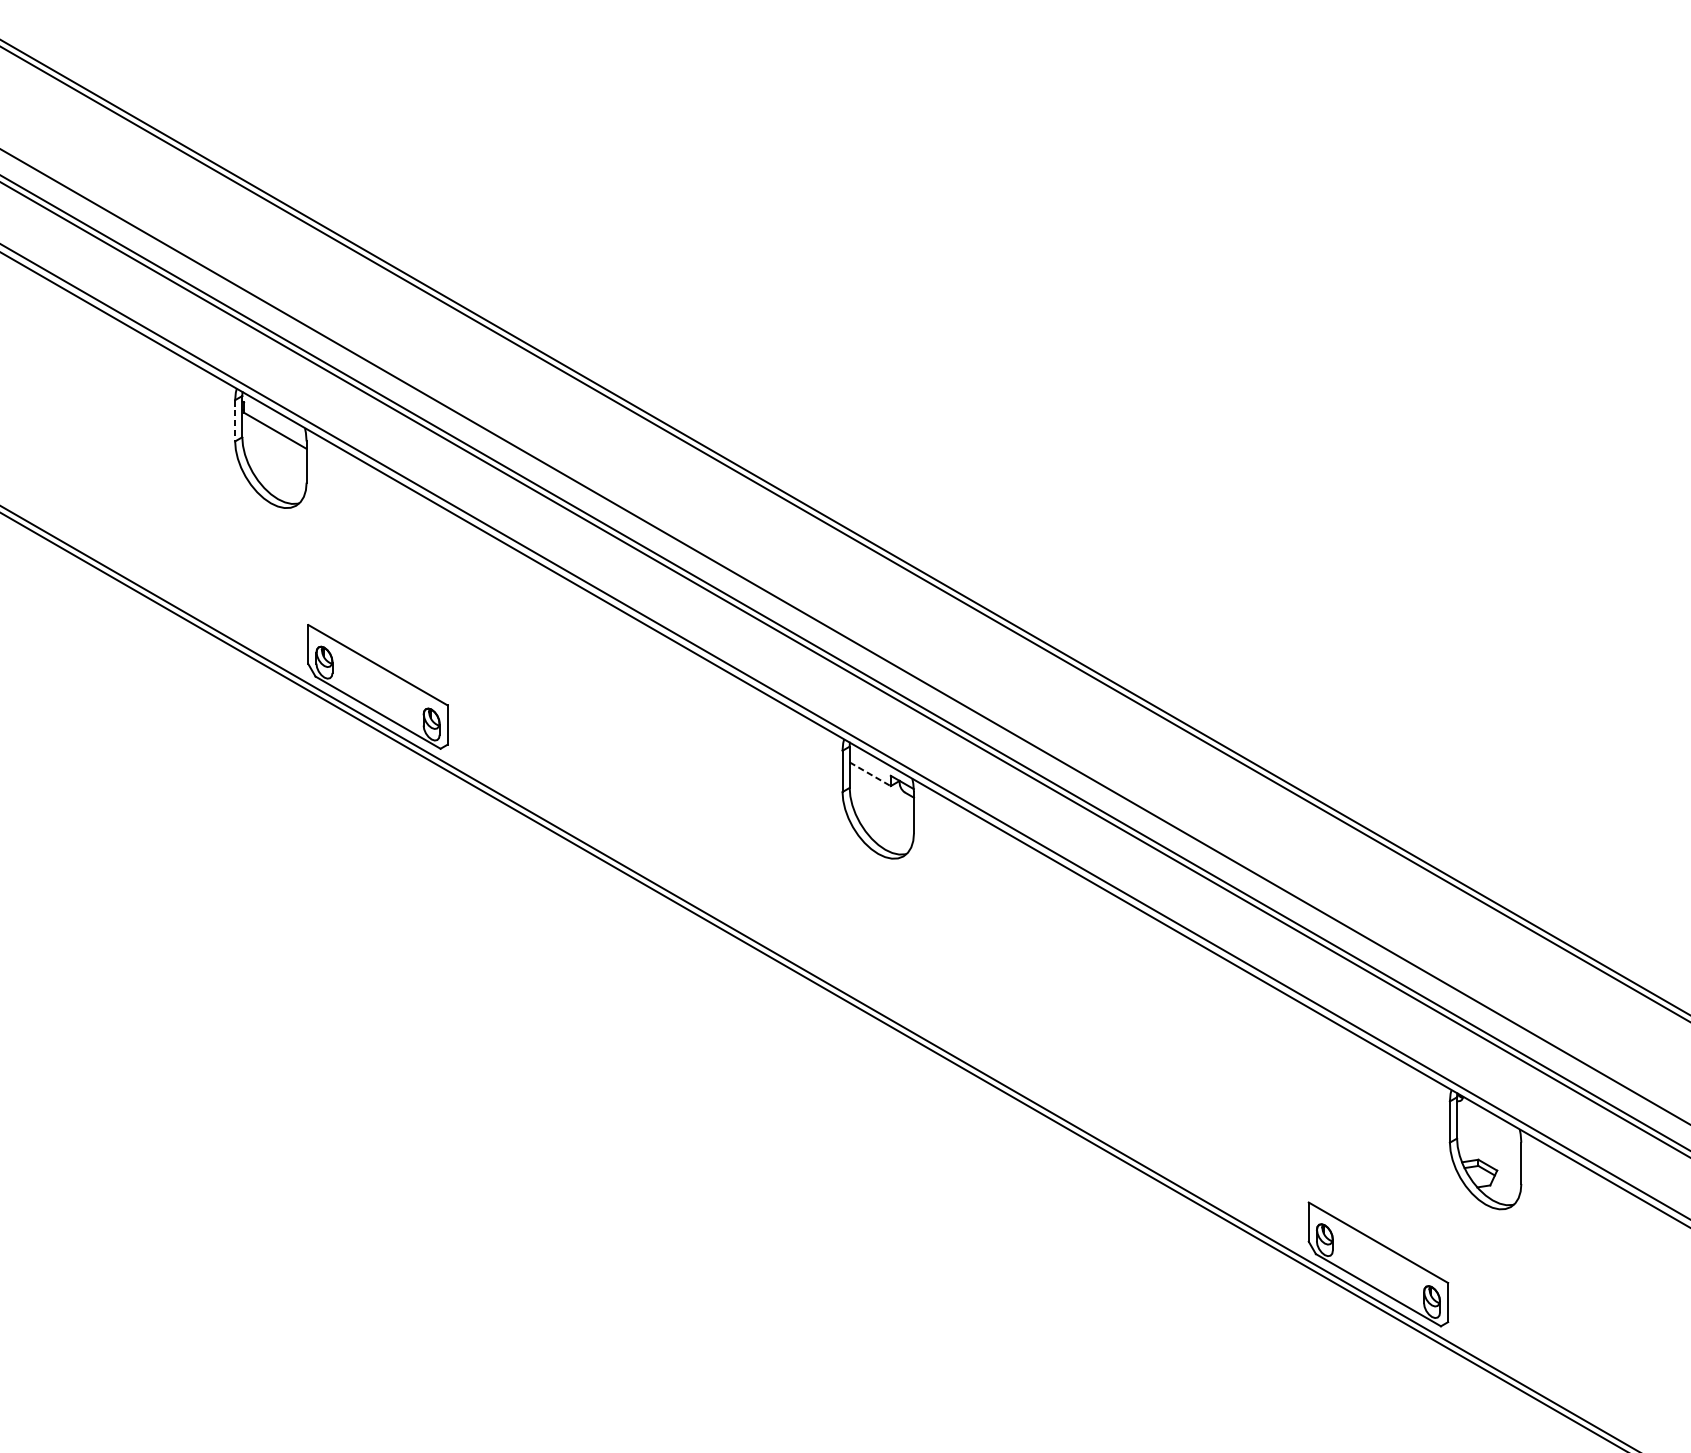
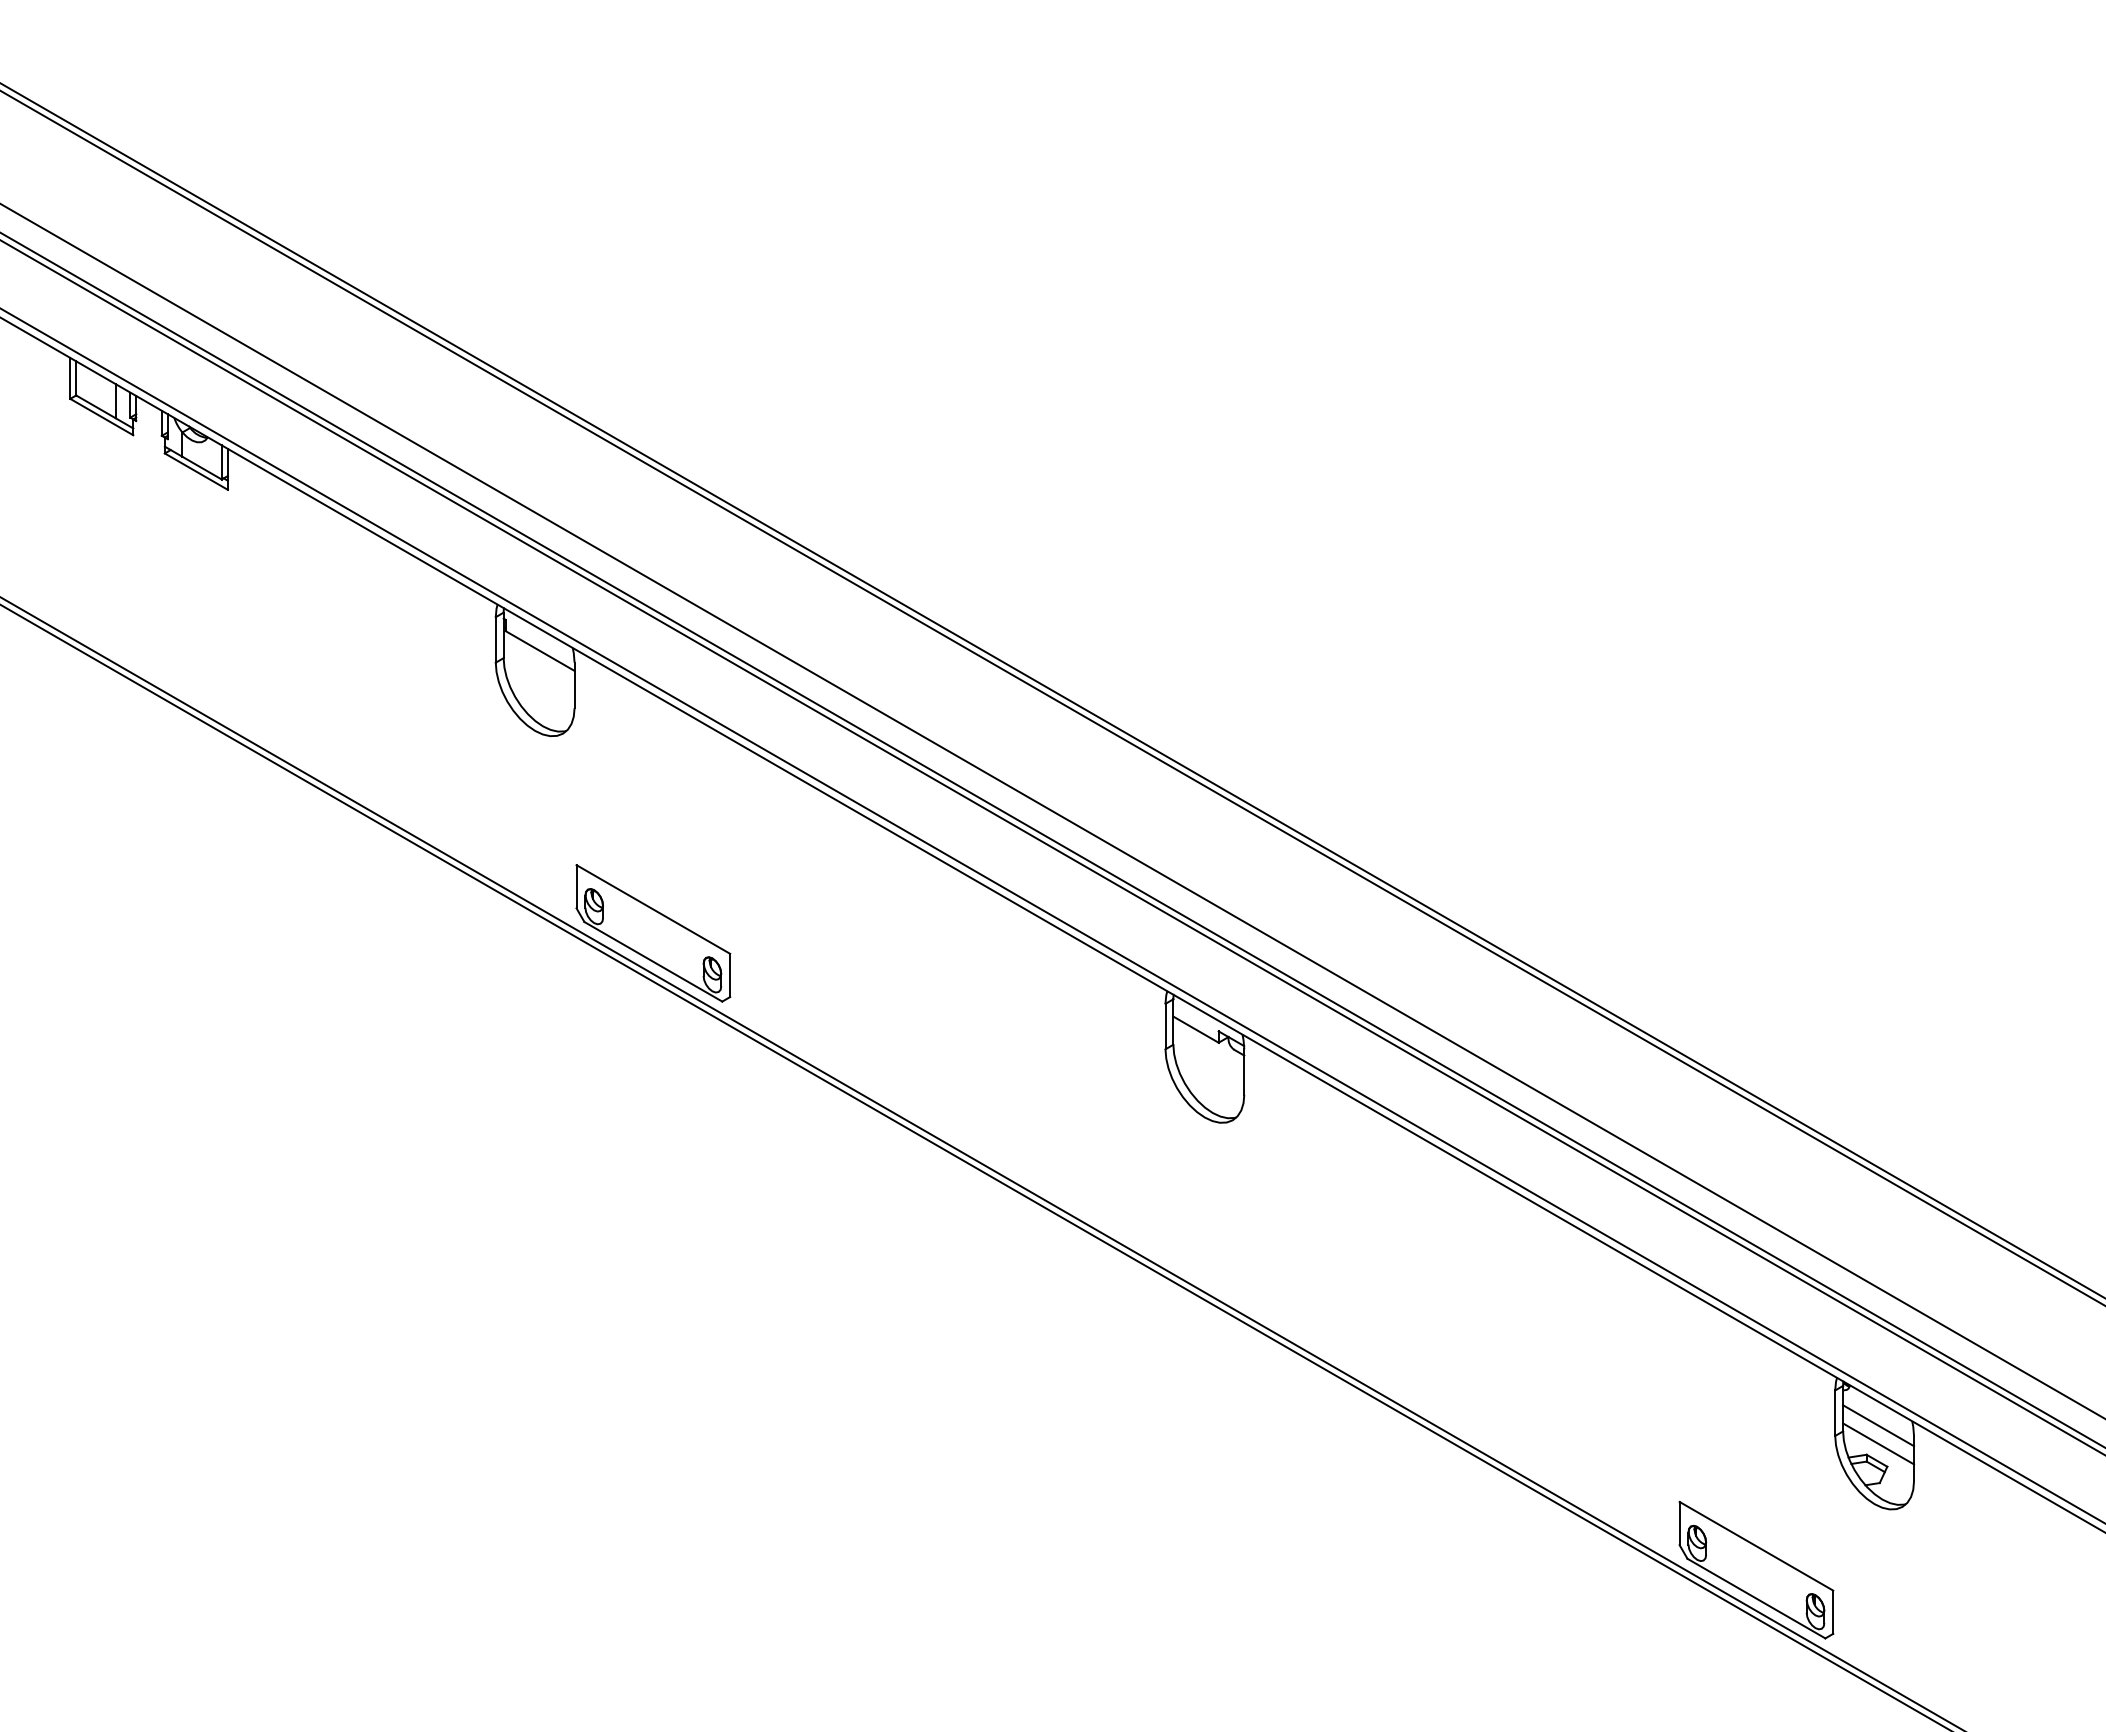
line: (234, 420) -> (495, 639), dashed -> solid
line: (870, 774) -> (1196, 1029), dashed -> solid
line: (1489, 1133) -> (1878, 1425), added
line: (1489, 1149) -> (1878, 1443), added

